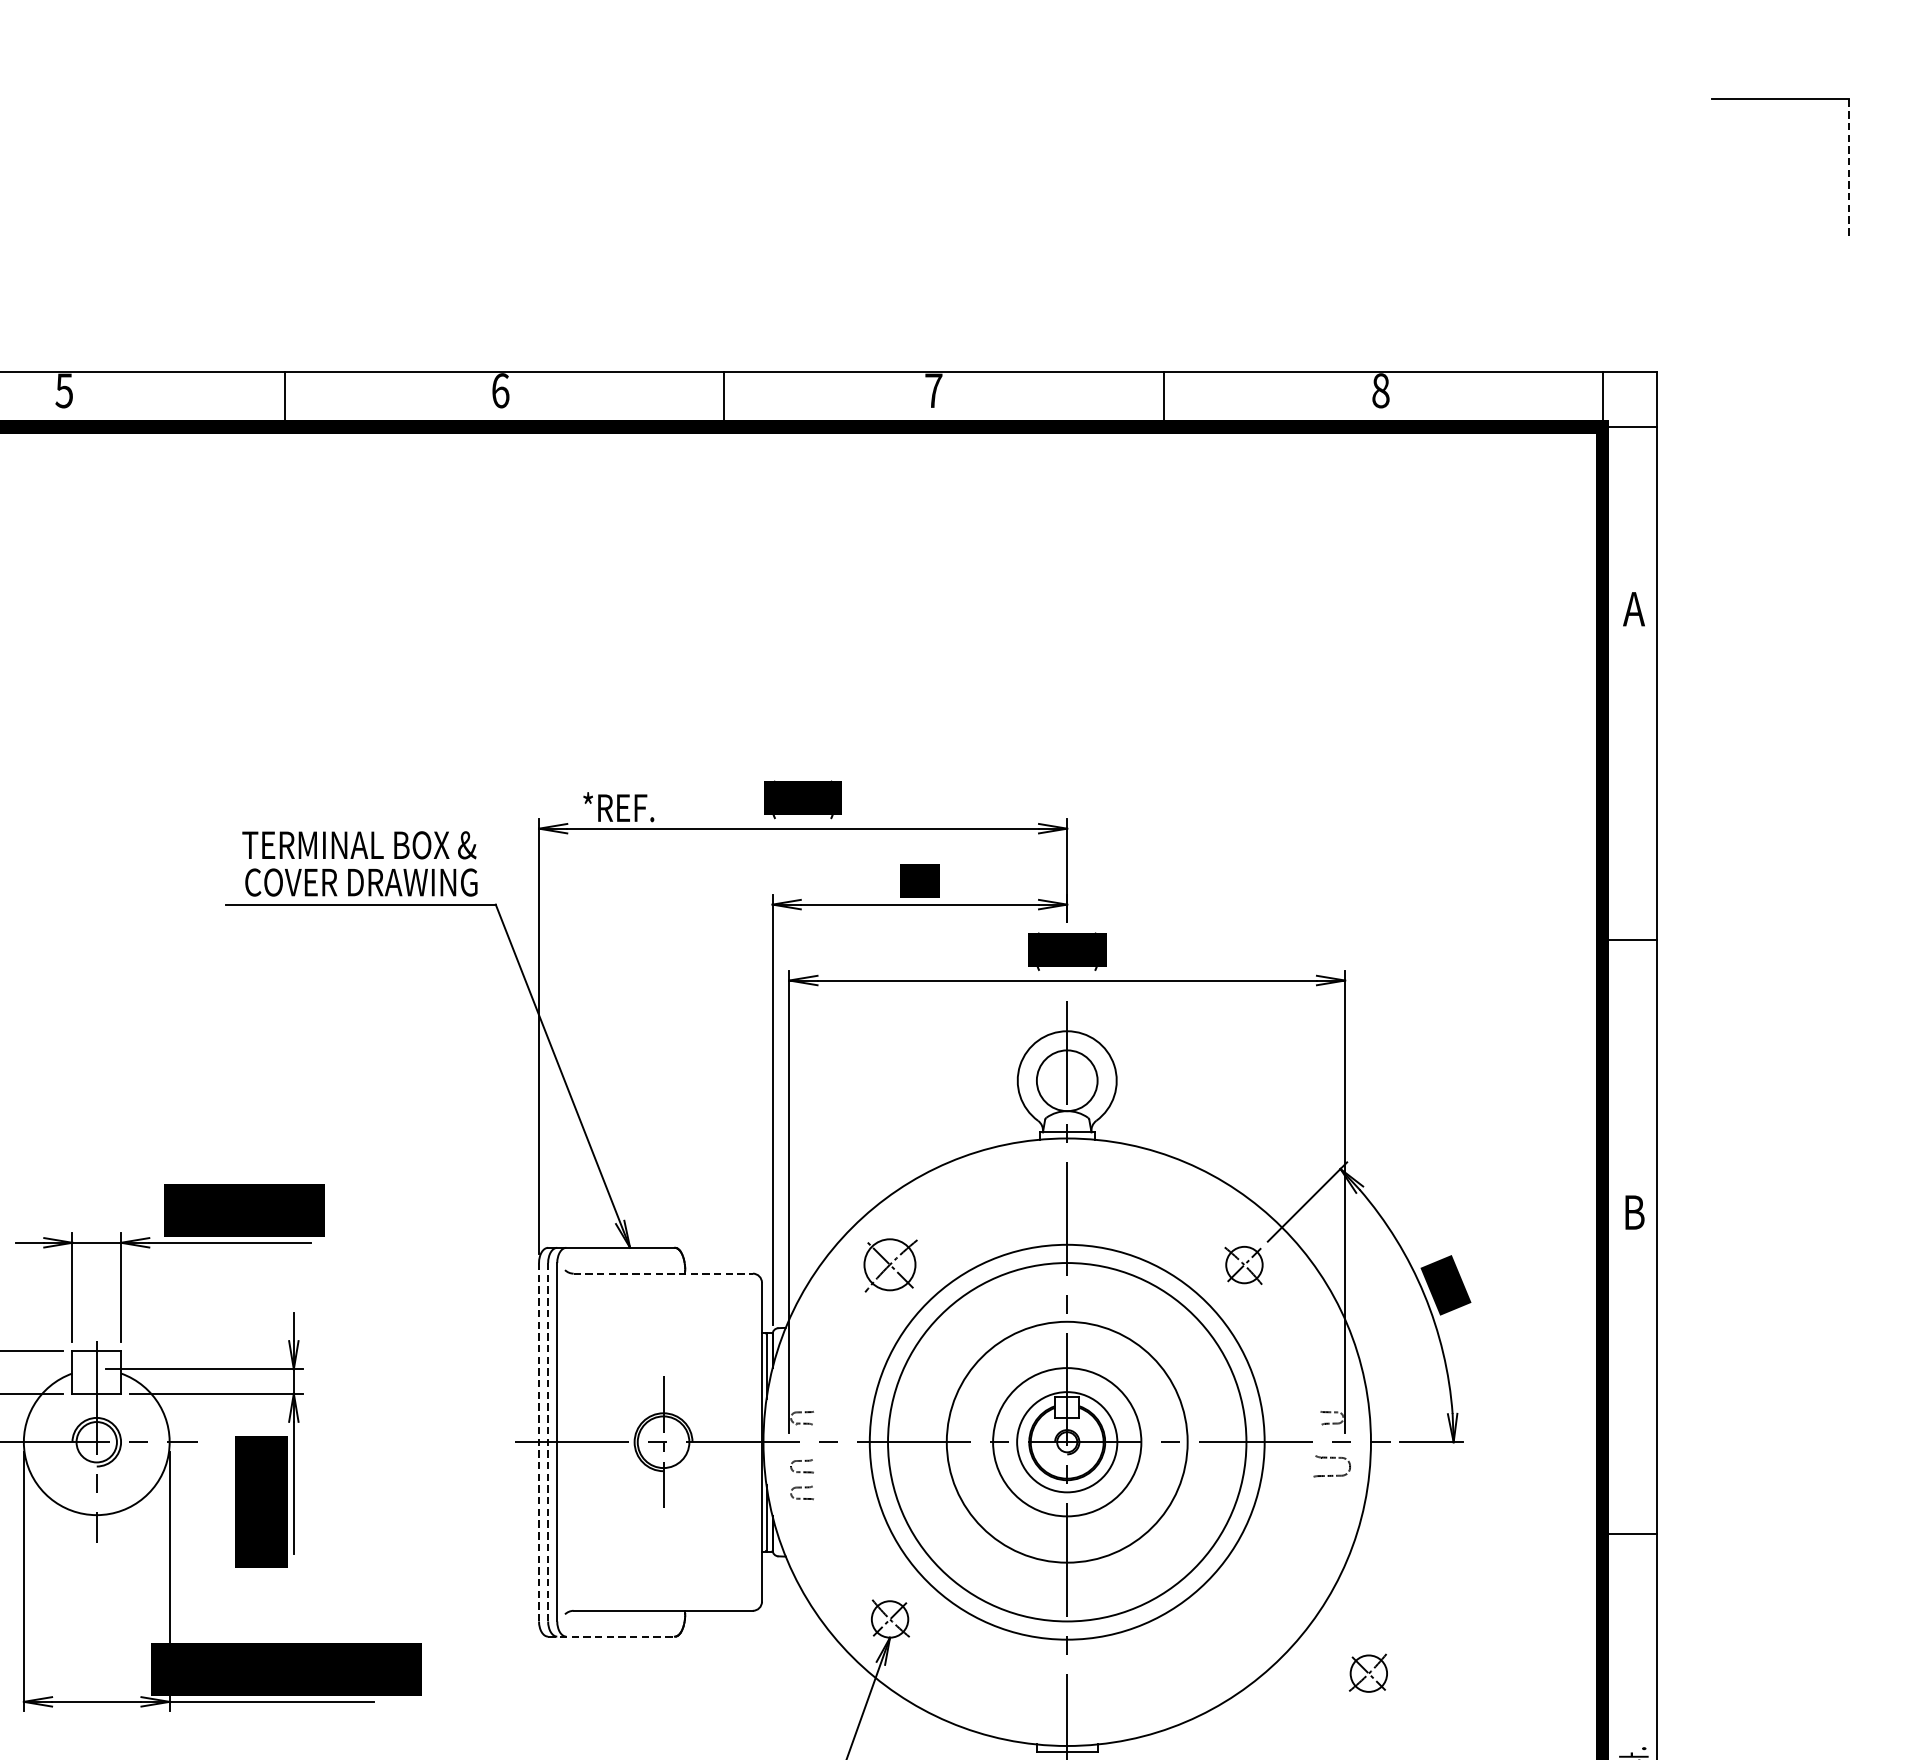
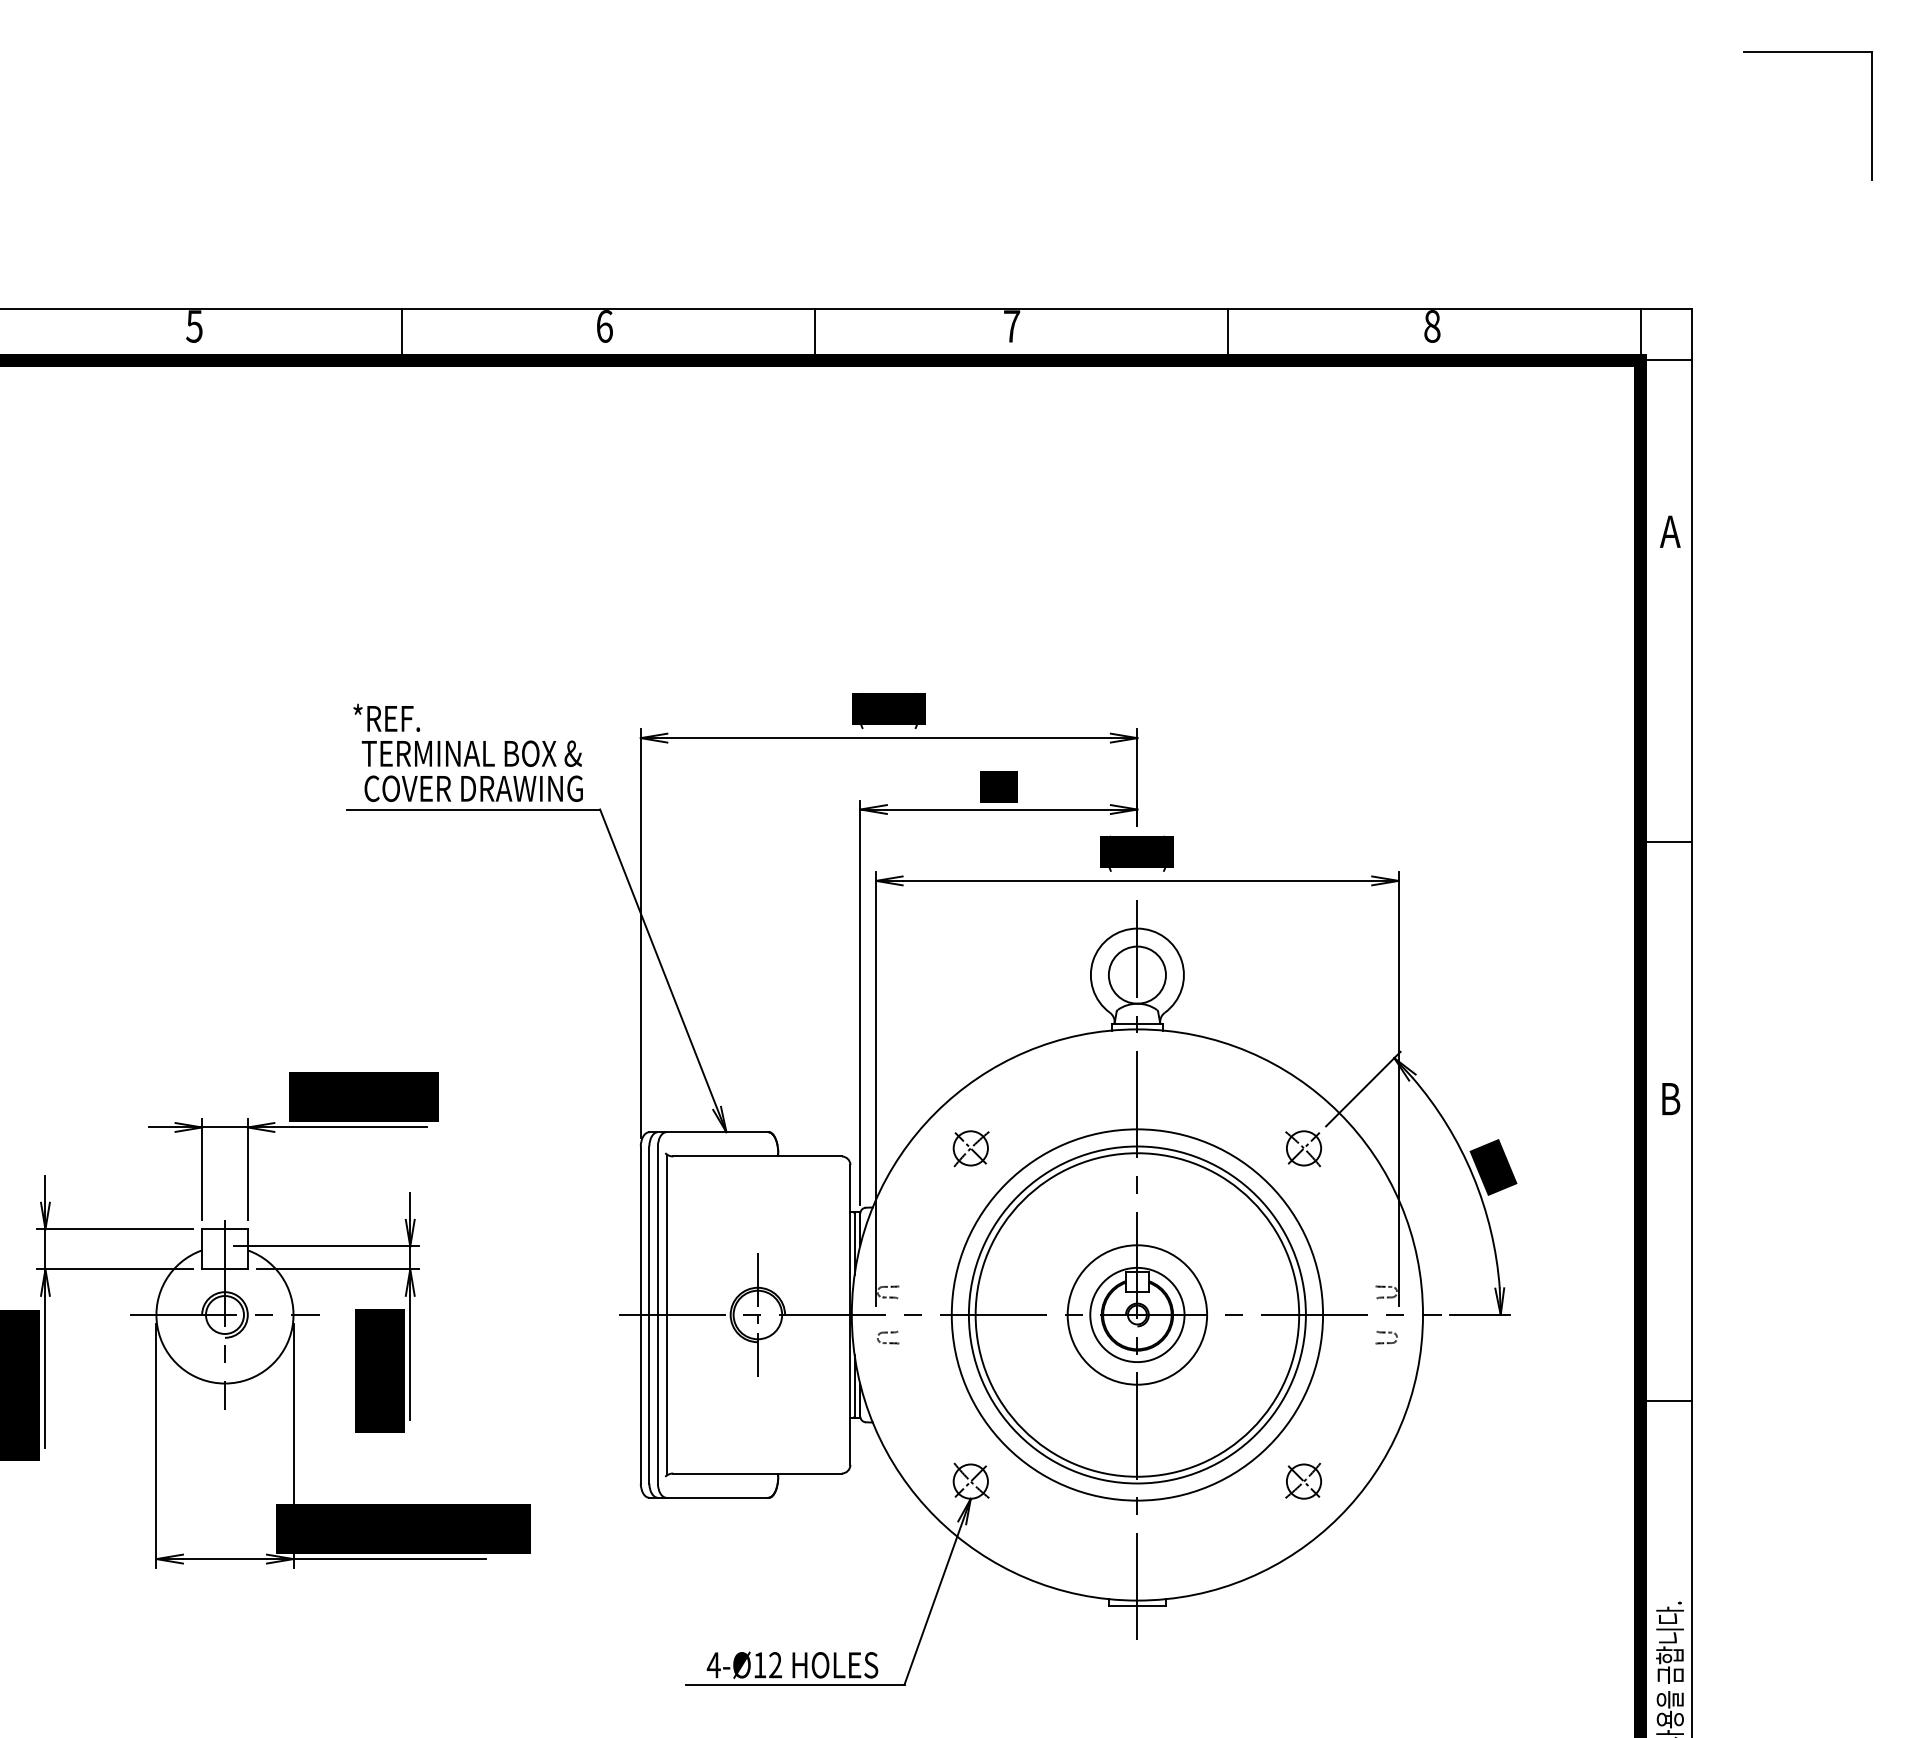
line: (1849, 166) -> (1872, 115), dashed -> solid
text: (618, 806) -> (386, 717), moved
part: (889, 1265) -> (970, 1148), size x0.71
line: (664, 1273) -> (758, 1156), dashed -> solid
line: (538, 1441) -> (640, 1314), dashed -> solid
line: (548, 1441) -> (649, 1314), dashed -> solid
line: (566, 1441) -> (666, 1314), added
circle: (1067, 1441) -> (1137, 1314), size x1.43
part: (1332, 1466) -> (1386, 1337), size x0.62
part: (802, 1492) -> (888, 1362), removed
line: (611, 1636) -> (708, 1497), dashed -> solid
part: (1368, 1672) -> (1303, 1480), moved

